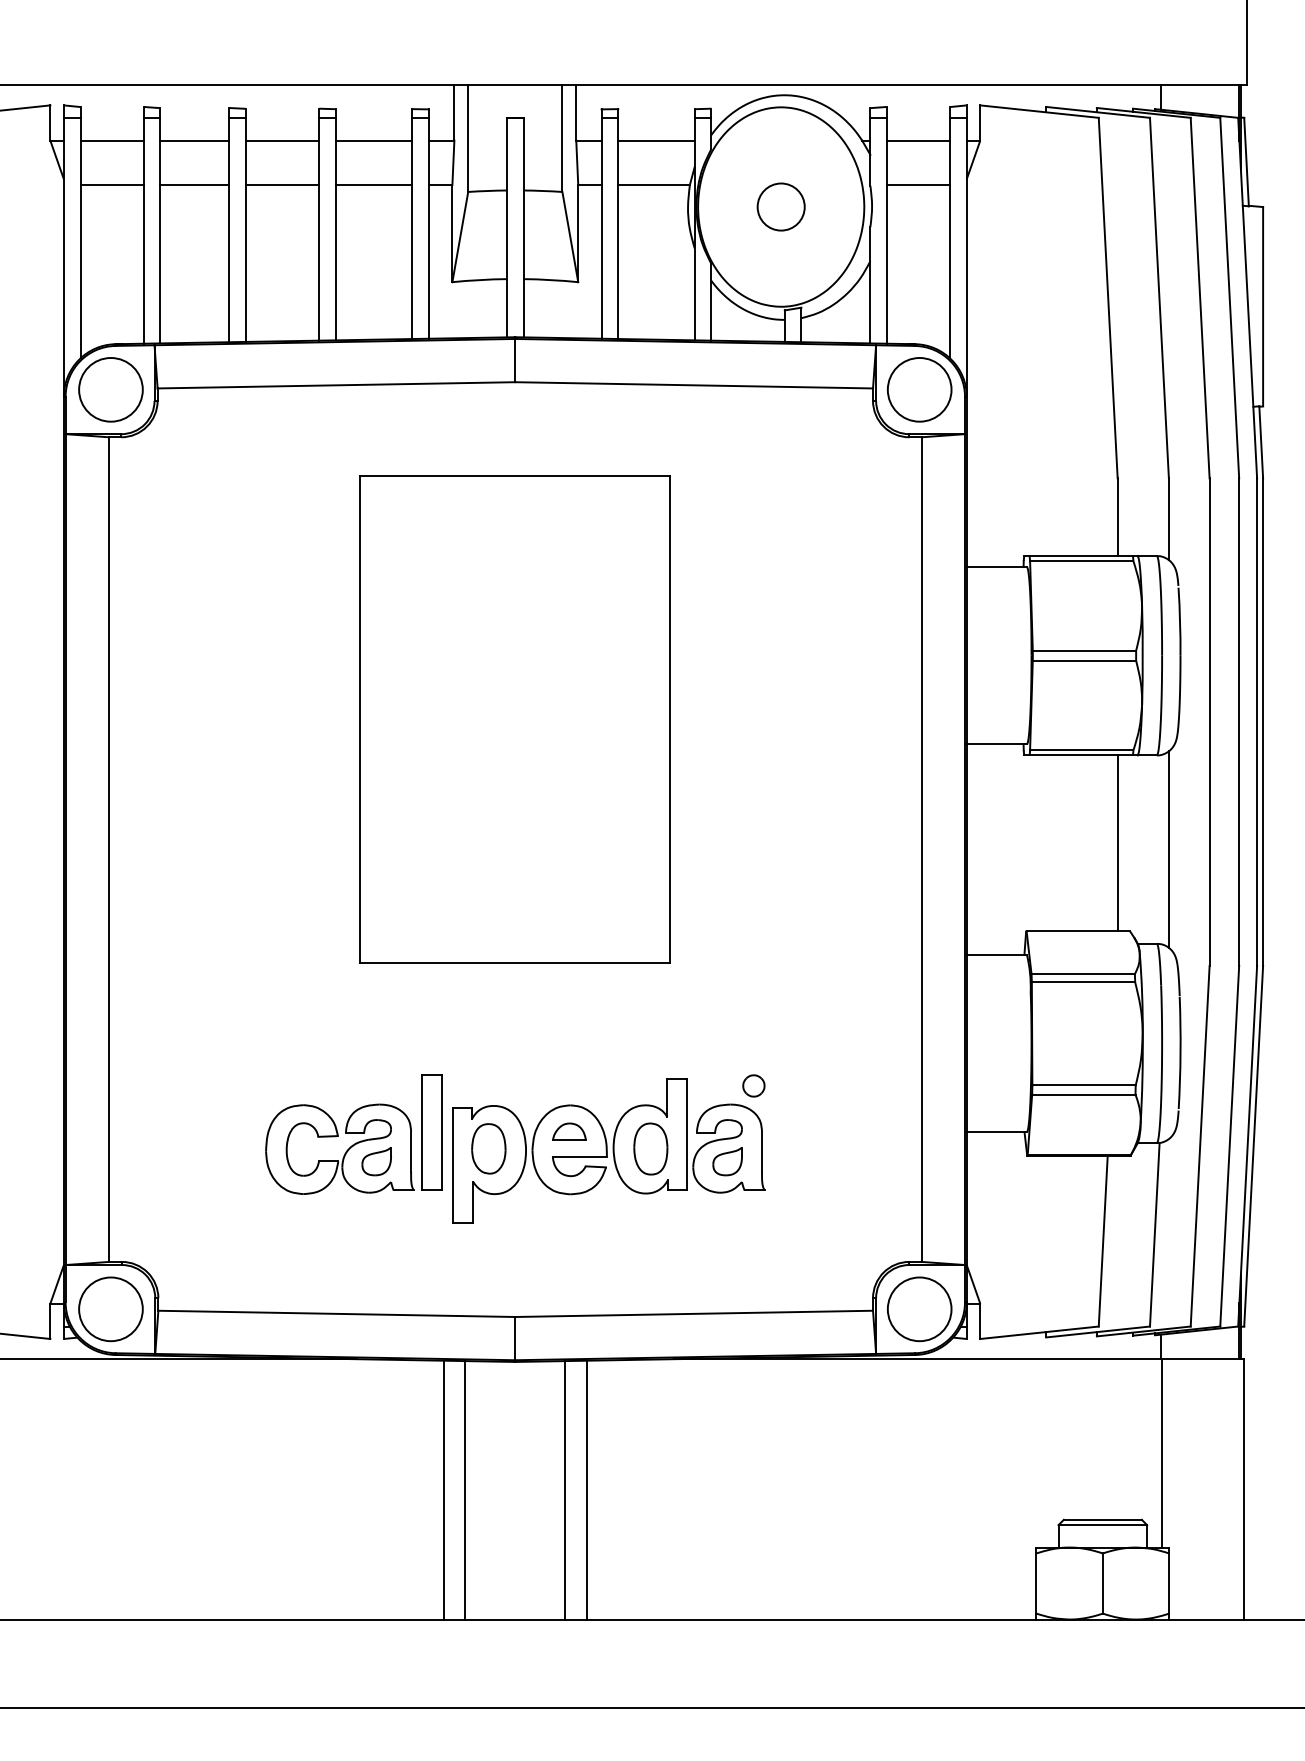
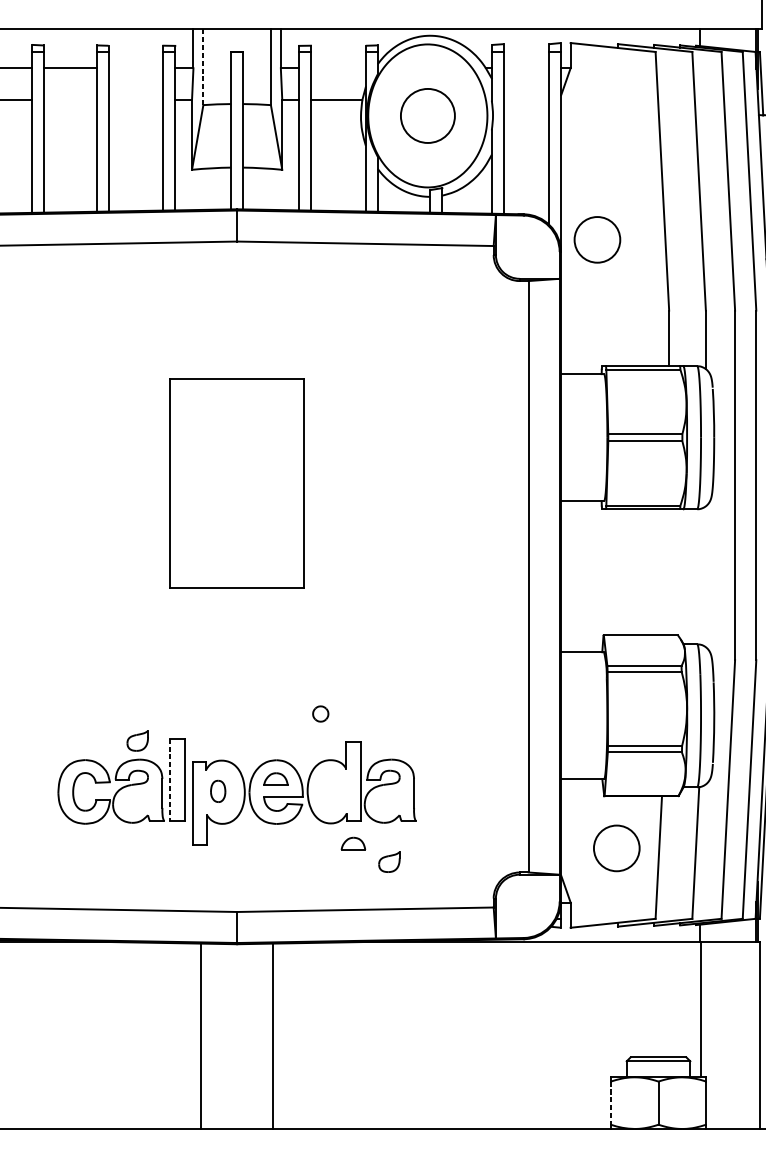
line: (468, 138) -> (203, 66), solid -> dashed
line: (373, 140) -> (135, 68), removed
line: (656, 140) -> (338, 68), removed
line: (918, 140) -> (526, 68), removed
line: (282, 184) -> (70, 99), removed
line: (373, 184) -> (135, 99), removed
line: (918, 184) -> (526, 99), removed
circle: (780, 206) -> (427, 115), size x1.6
circle: (919, 389) -> (597, 239), moved
part: (514, 719) -> (236, 483), size x0.6
line: (1117, 843) -> (669, 572), removed
line: (1168, 849) -> (705, 576), removed
part: (753, 1085) -> (320, 713), moved
line: (421, 1132) -> (169, 779), solid -> dashed
part: (488, 1148) -> (217, 791), size x0.6
part: (650, 1148) -> (334, 791), removed
part: (376, 1161) -> (137, 740), moved
part: (727, 1161) -> (389, 862), moved
part: (677, 1221) -> (353, 843), added
circle: (919, 1309) -> (616, 848), moved
line: (443, 1489) -> (185, 1035), removed
line: (587, 1489) -> (288, 1035), removed
line: (1036, 1584) -> (610, 1103), solid -> dashed

